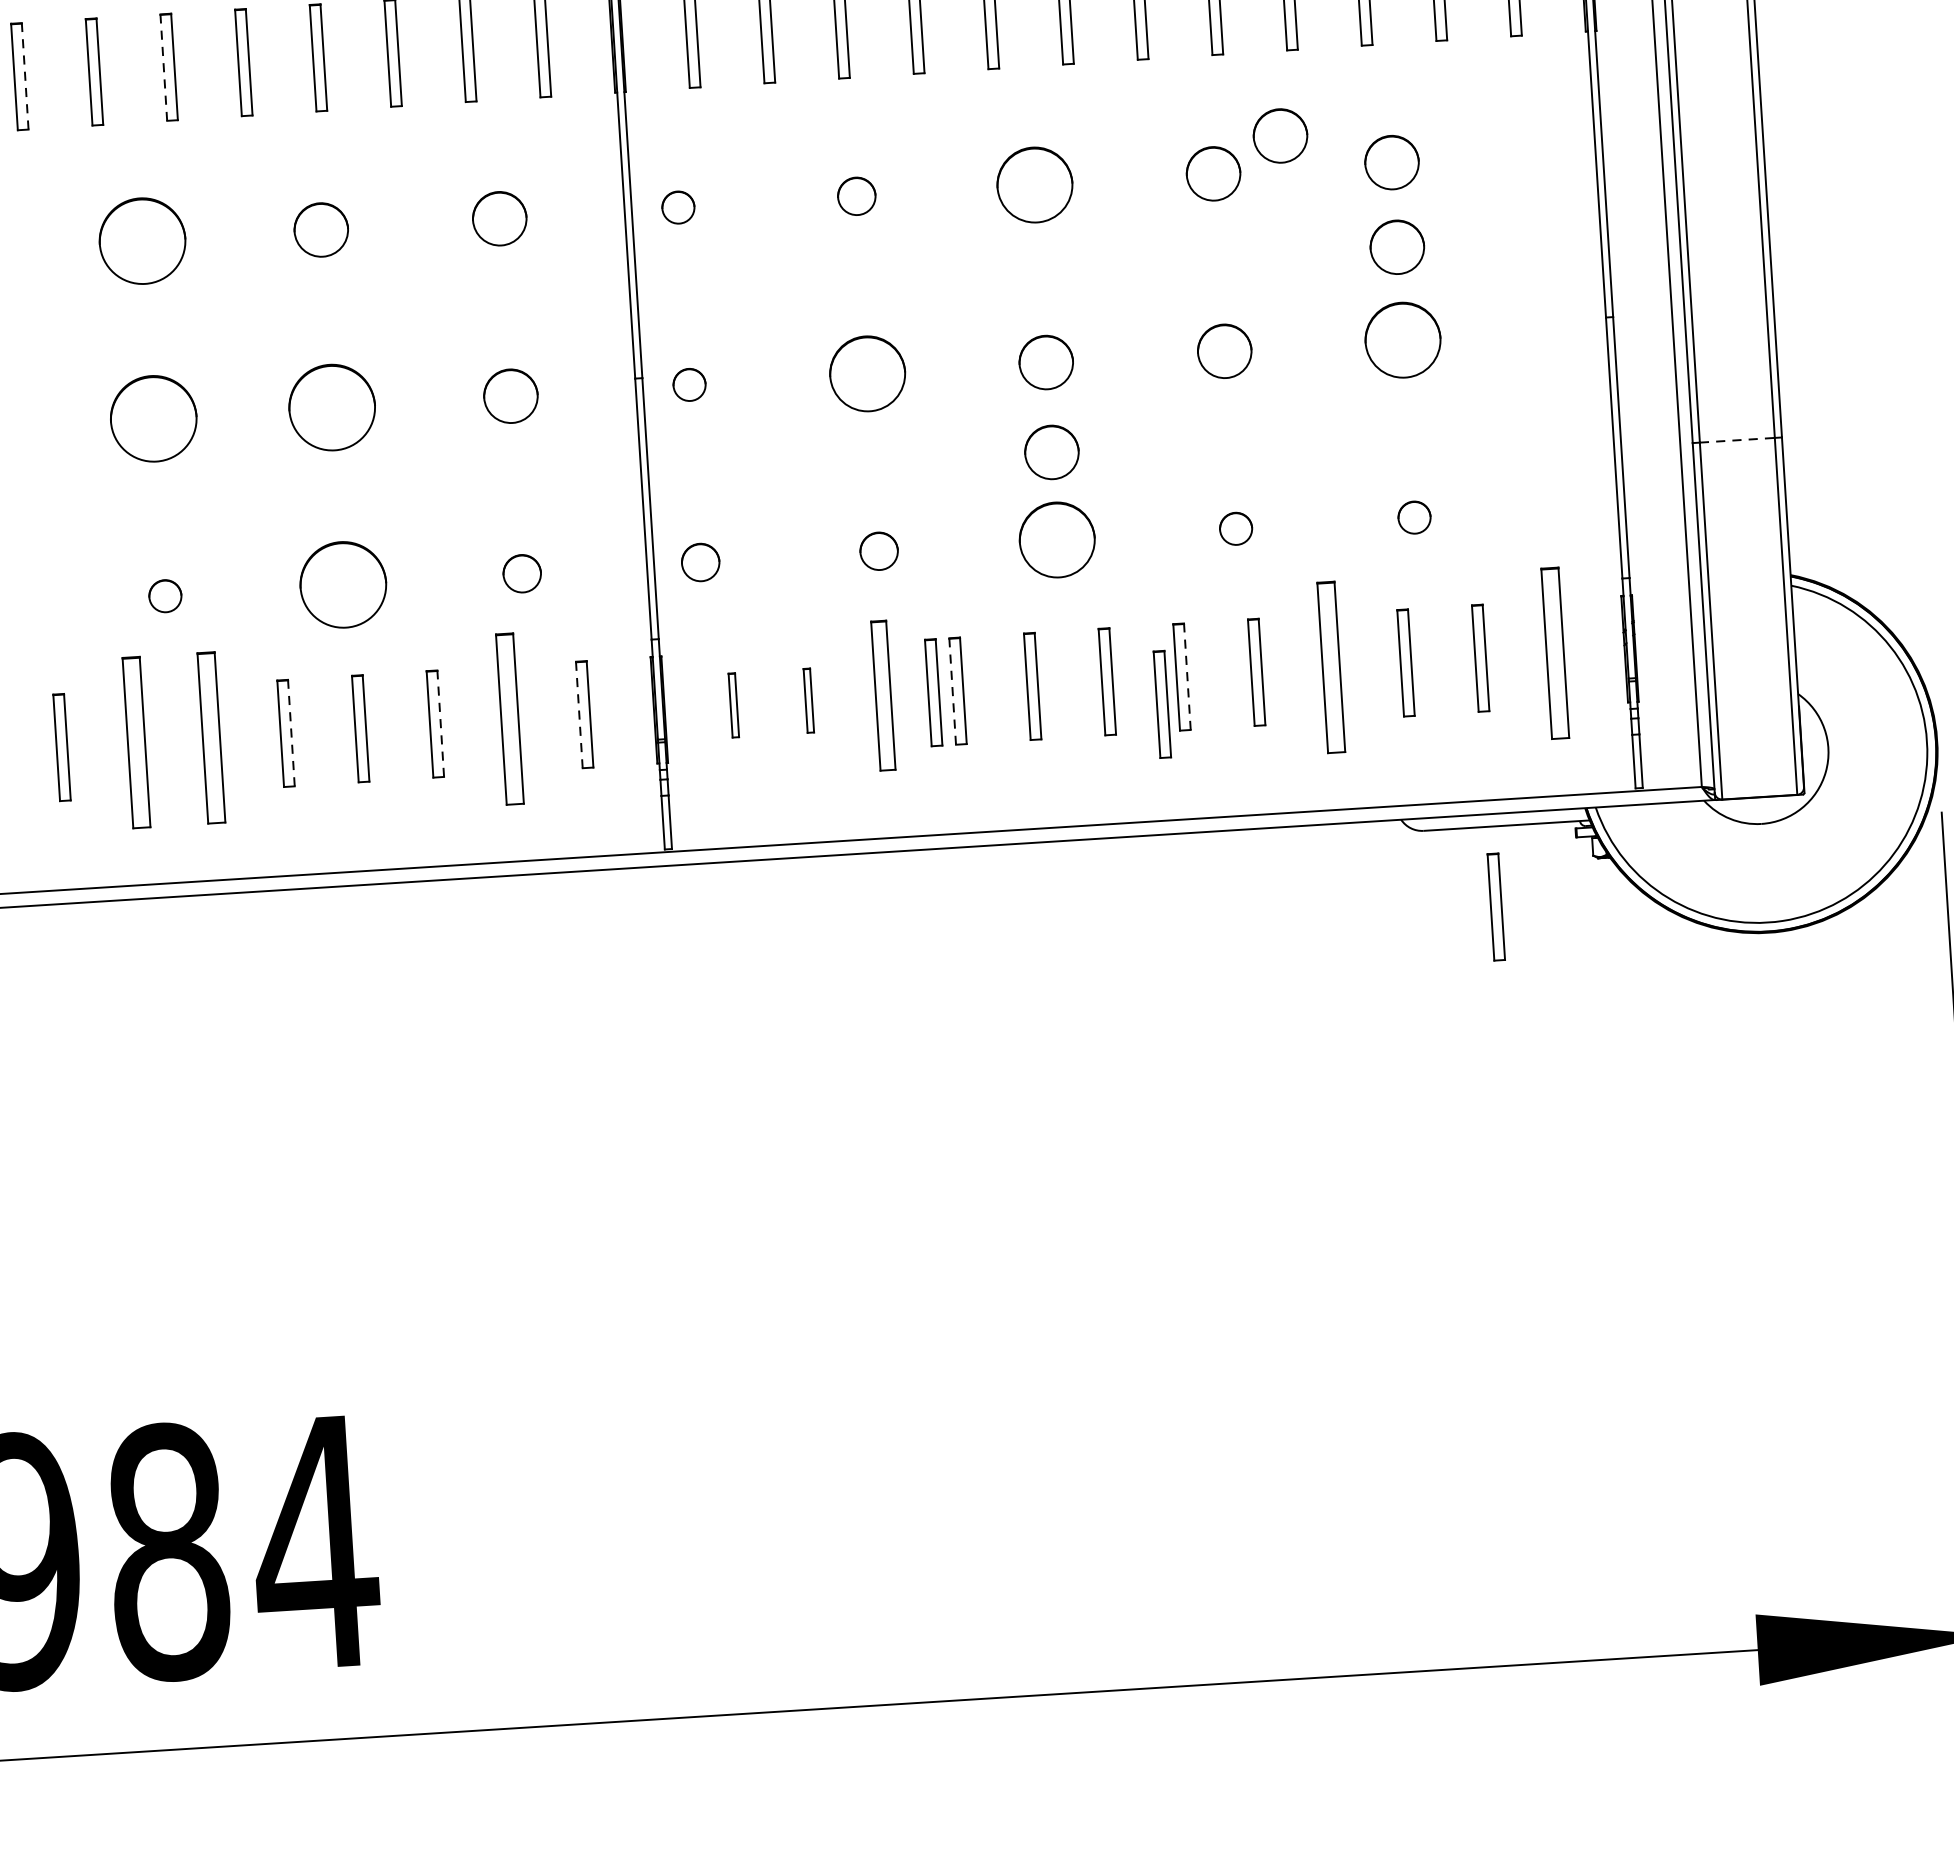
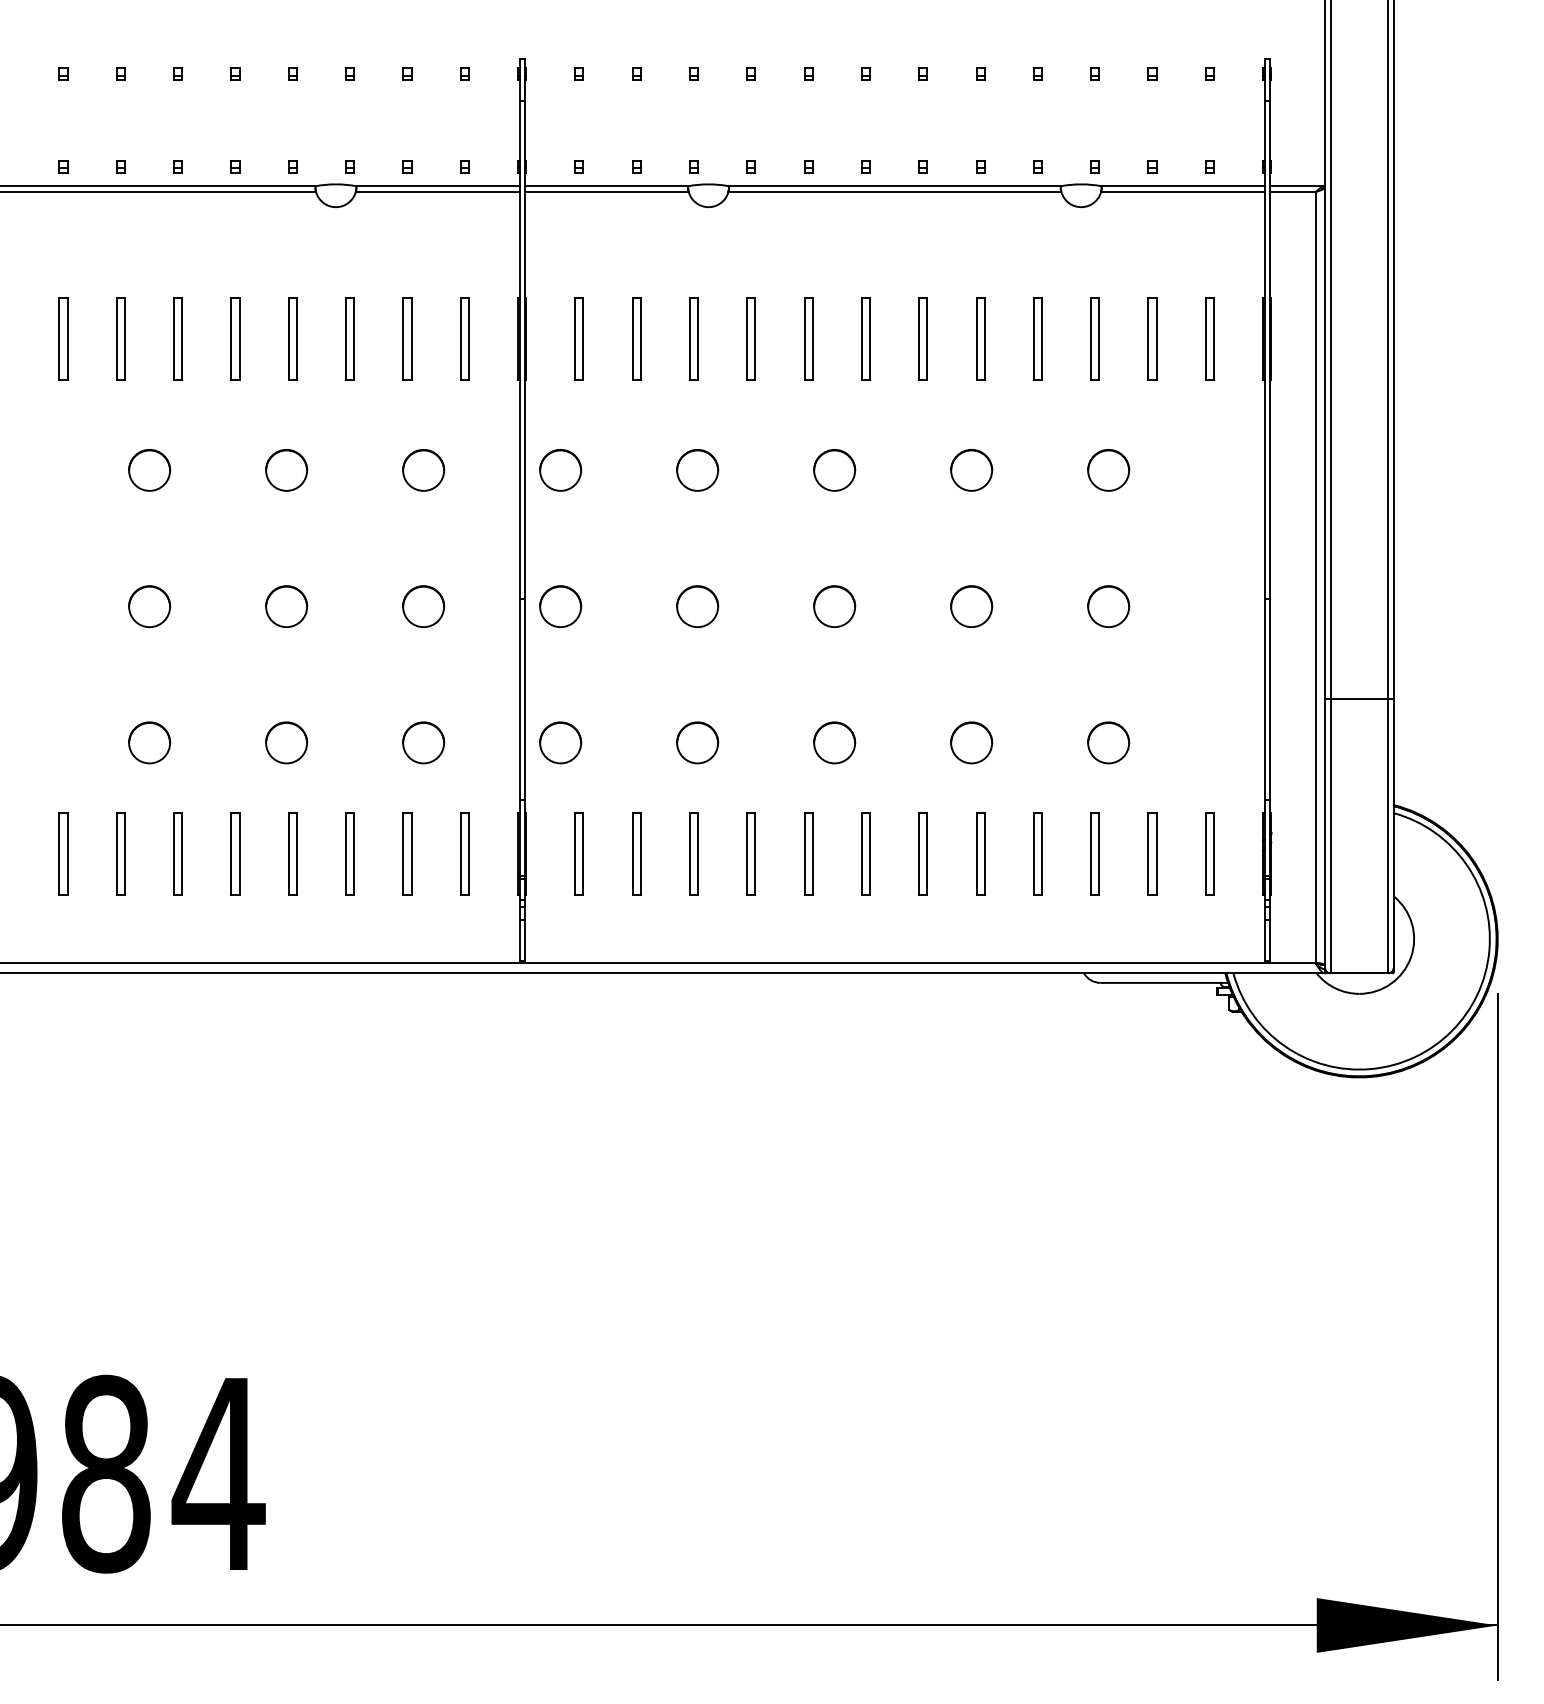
line: (163, 67) -> (173, 338), dashed -> solid
line: (25, 76) -> (67, 338), dashed -> solid
circle: (1280, 135) -> (1024, 444), removed
circle: (1034, 185) -> (834, 470), size x0.71
circle: (856, 196) -> (697, 470), size x1.43
circle: (678, 207) -> (560, 470), size x1.67
circle: (142, 241) -> (149, 470), size x0.62
circle: (1397, 247) -> (1108, 535), removed
circle: (1402, 339) -> (1108, 606), size x0.71
circle: (867, 373) -> (697, 606), size x0.71
circle: (689, 384) -> (560, 606), size x1.67
circle: (332, 407) -> (286, 606), size x0.62
circle: (153, 418) -> (149, 606), size x0.62
line: (1737, 440) -> (1359, 699), dashed -> solid
circle: (1051, 452) -> (834, 675), removed
circle: (1414, 517) -> (1108, 742), size x1.67
circle: (1235, 528) -> (971, 742), size x1.67
circle: (1057, 539) -> (834, 742), size x0.71
circle: (878, 550) -> (697, 742), size x1.43
circle: (700, 561) -> (560, 742), size x1.43
circle: (521, 573) -> (423, 742), size x1.43
circle: (343, 584) -> (286, 742), size x0.62
circle: (165, 595) -> (149, 742), size x1.67
part: (1554, 653) -> (1209, 853), size x0.62
part: (1330, 667) -> (1037, 853), size x0.62
line: (1187, 676) -> (927, 853), dashed -> solid
line: (953, 691) -> (747, 853), dashed -> solid
part: (933, 692) -> (732, 853), removed
part: (882, 695) -> (693, 853), size x0.71
part: (808, 700) -> (636, 853), size x1.67
part: (1161, 704) -> (906, 873), removed
part: (732, 705) -> (578, 853), size x1.67
line: (579, 714) -> (460, 853), dashed -> solid
part: (510, 719) -> (407, 853), size x0.62
line: (441, 723) -> (354, 853), dashed -> solid
line: (291, 732) -> (239, 853), dashed -> solid
part: (210, 737) -> (177, 853), size x0.62
part: (136, 742) -> (120, 853), size x0.62
part: (1496, 906) -> (1152, 1044), removed

